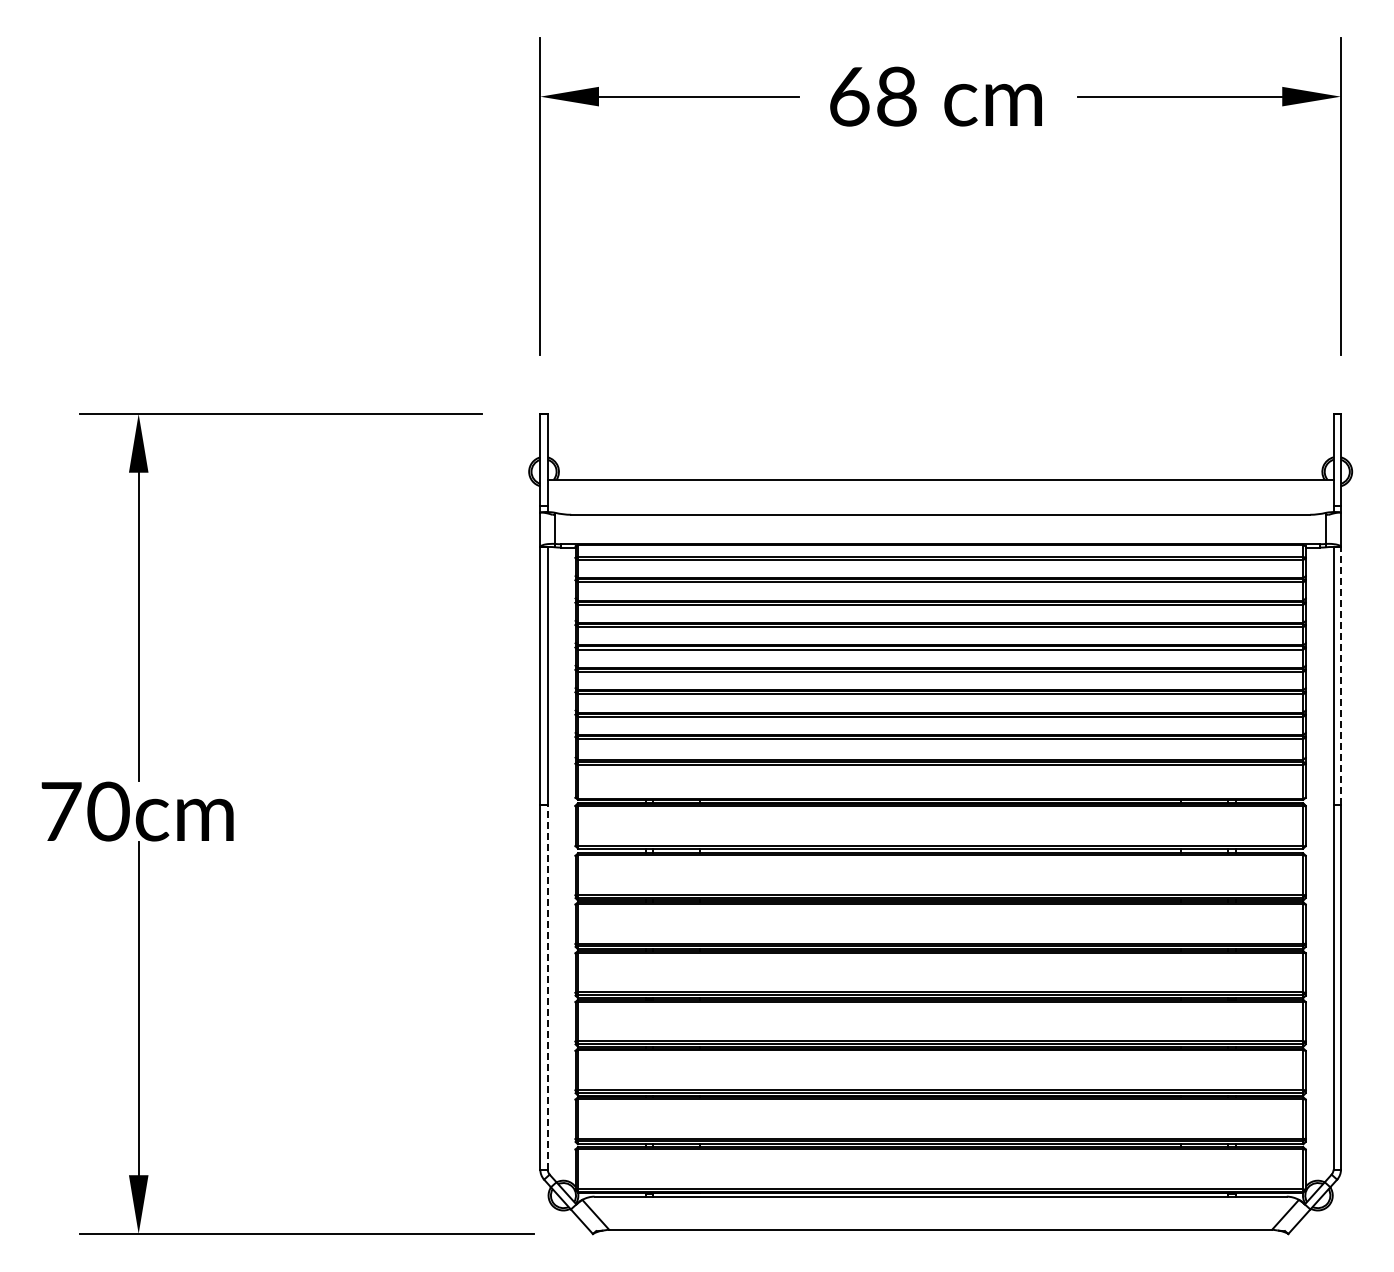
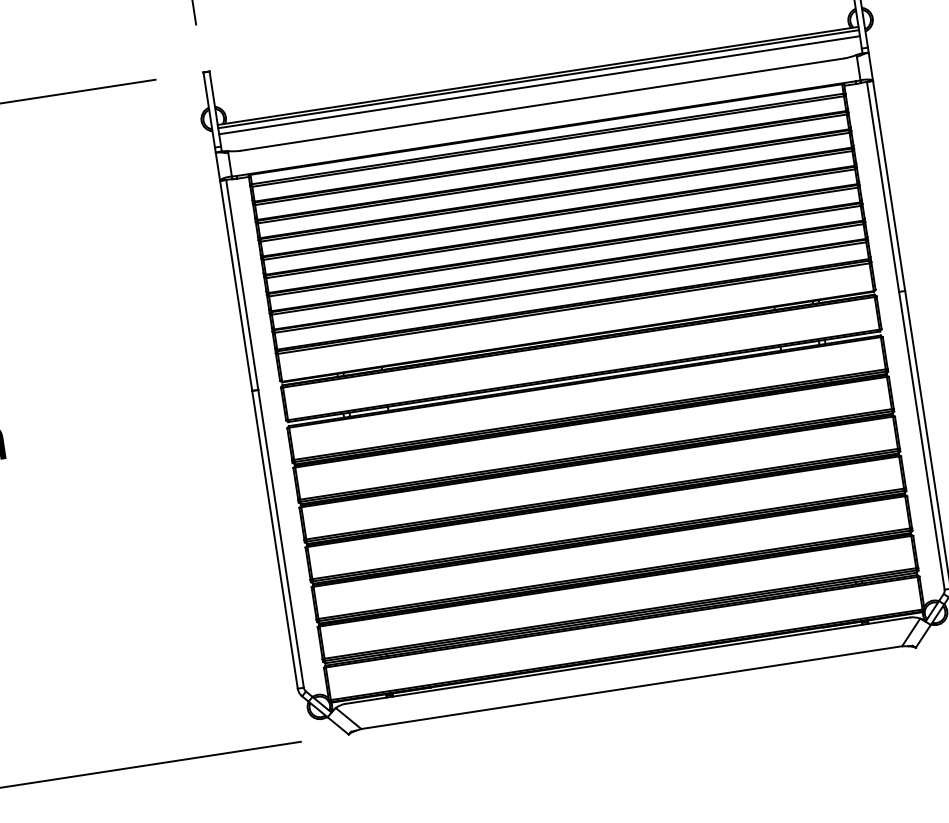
line: (940, 483) -> (538, 79), added
line: (940, 491) -> (539, 85), added
line: (1340, 675) -> (888, 185), dashed -> solid
line: (547, 987) -> (280, 539), dashed -> solid

